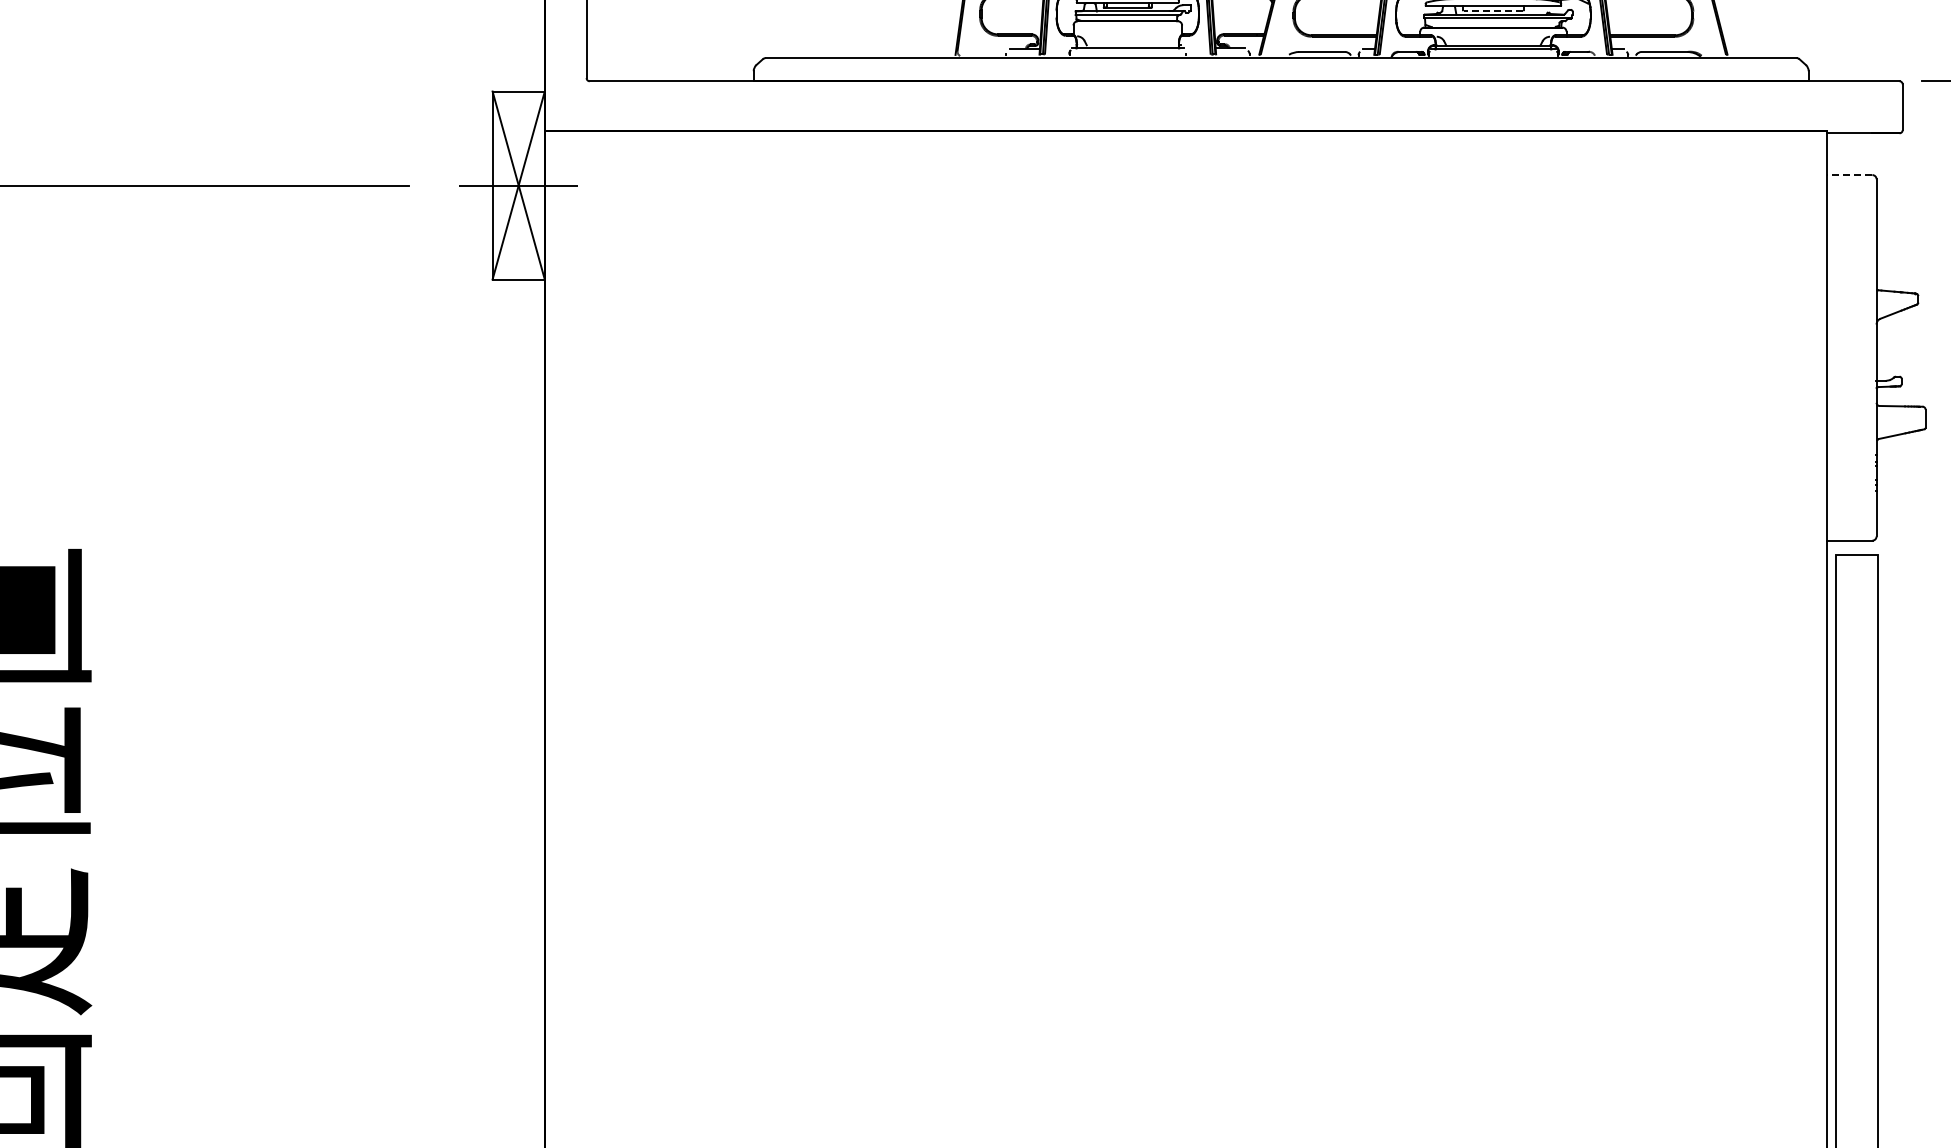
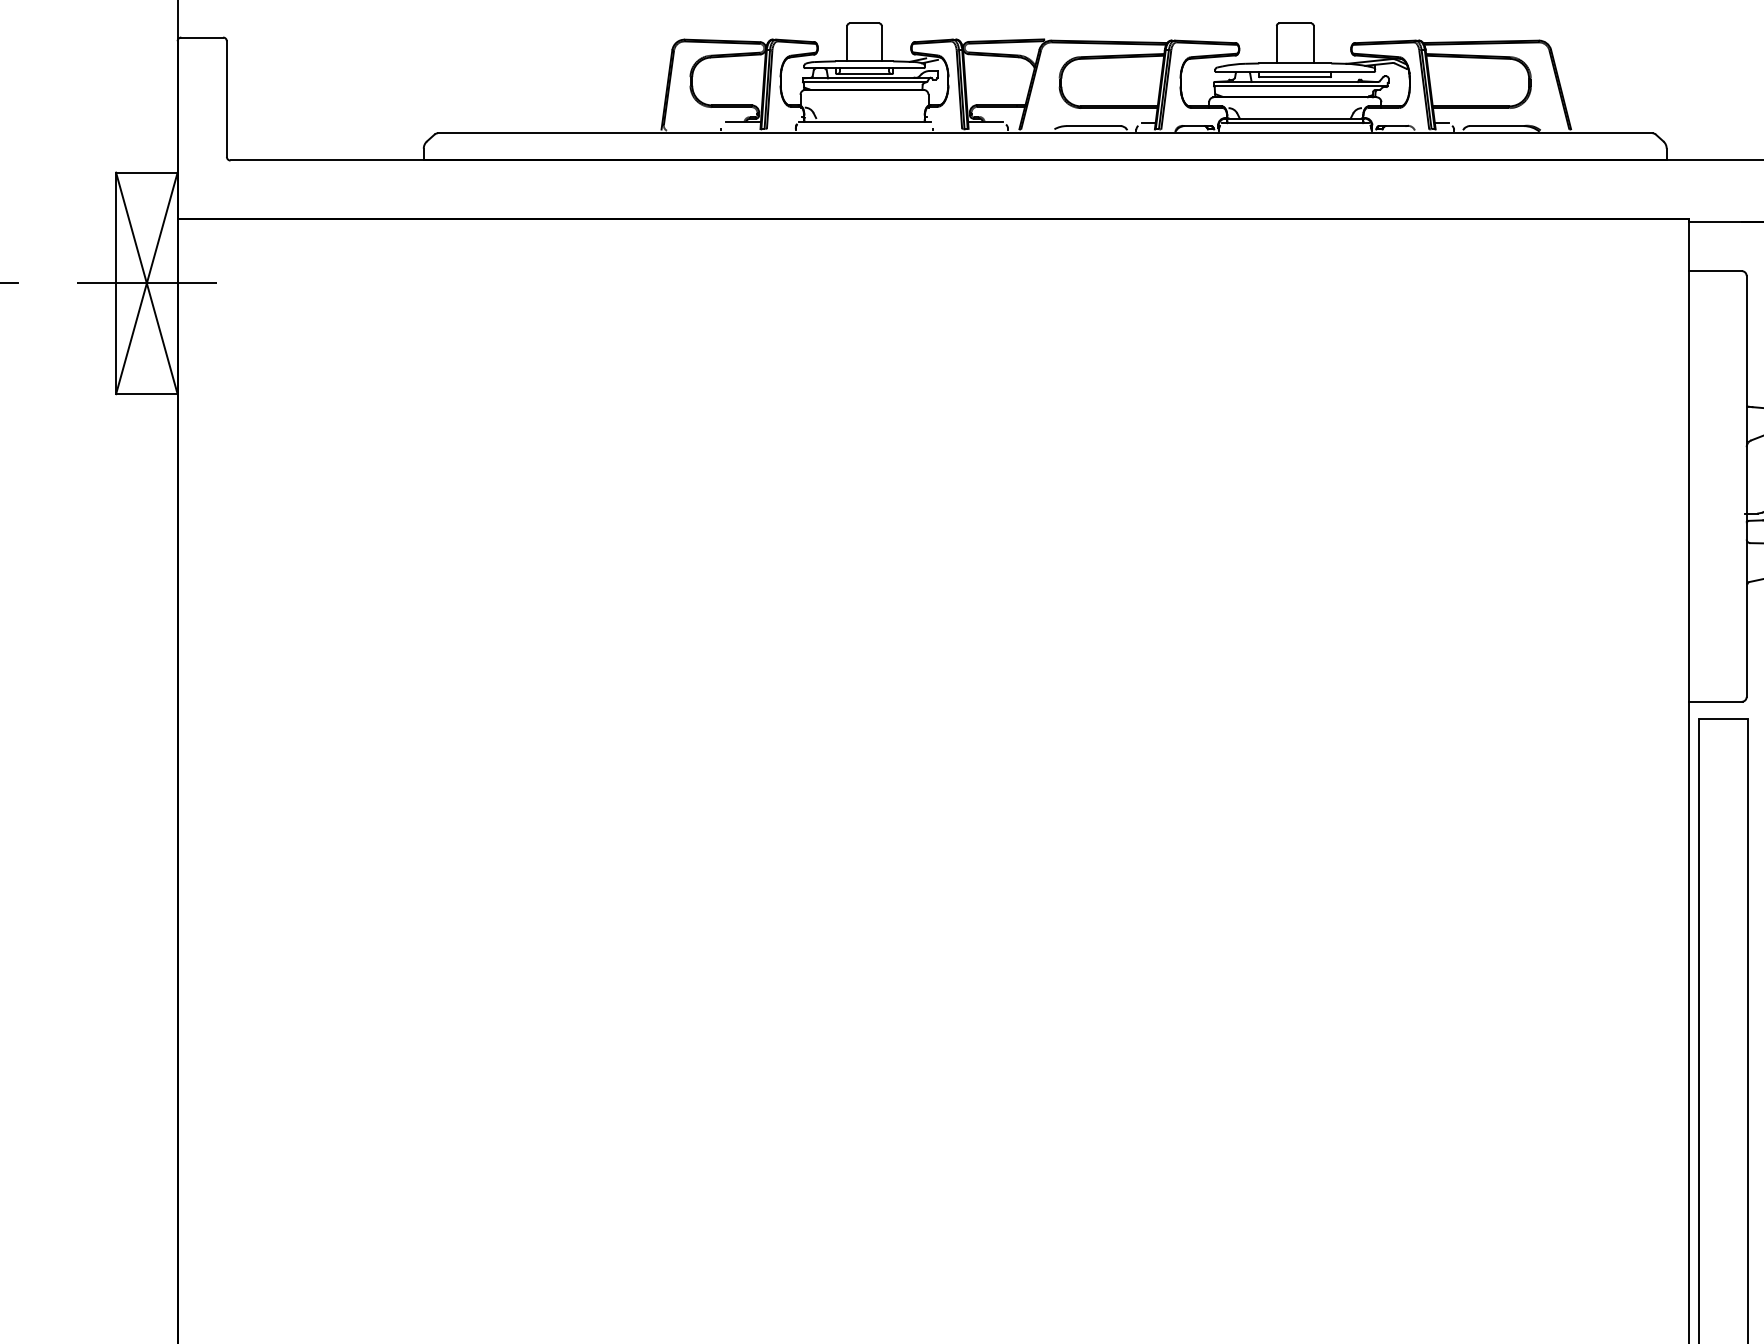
line: (1493, 10) -> (1295, 77), dashed -> solid
line: (1849, 175) -> (1714, 271), dashed -> solid

